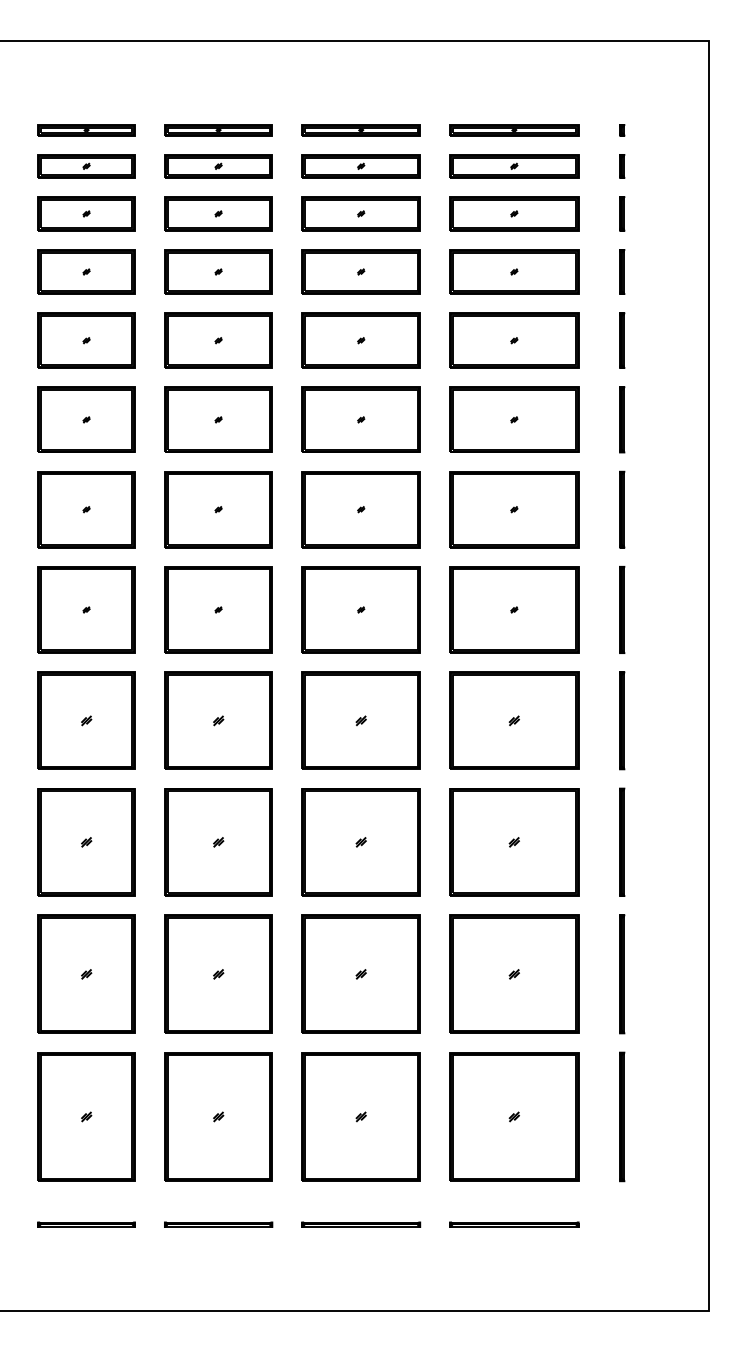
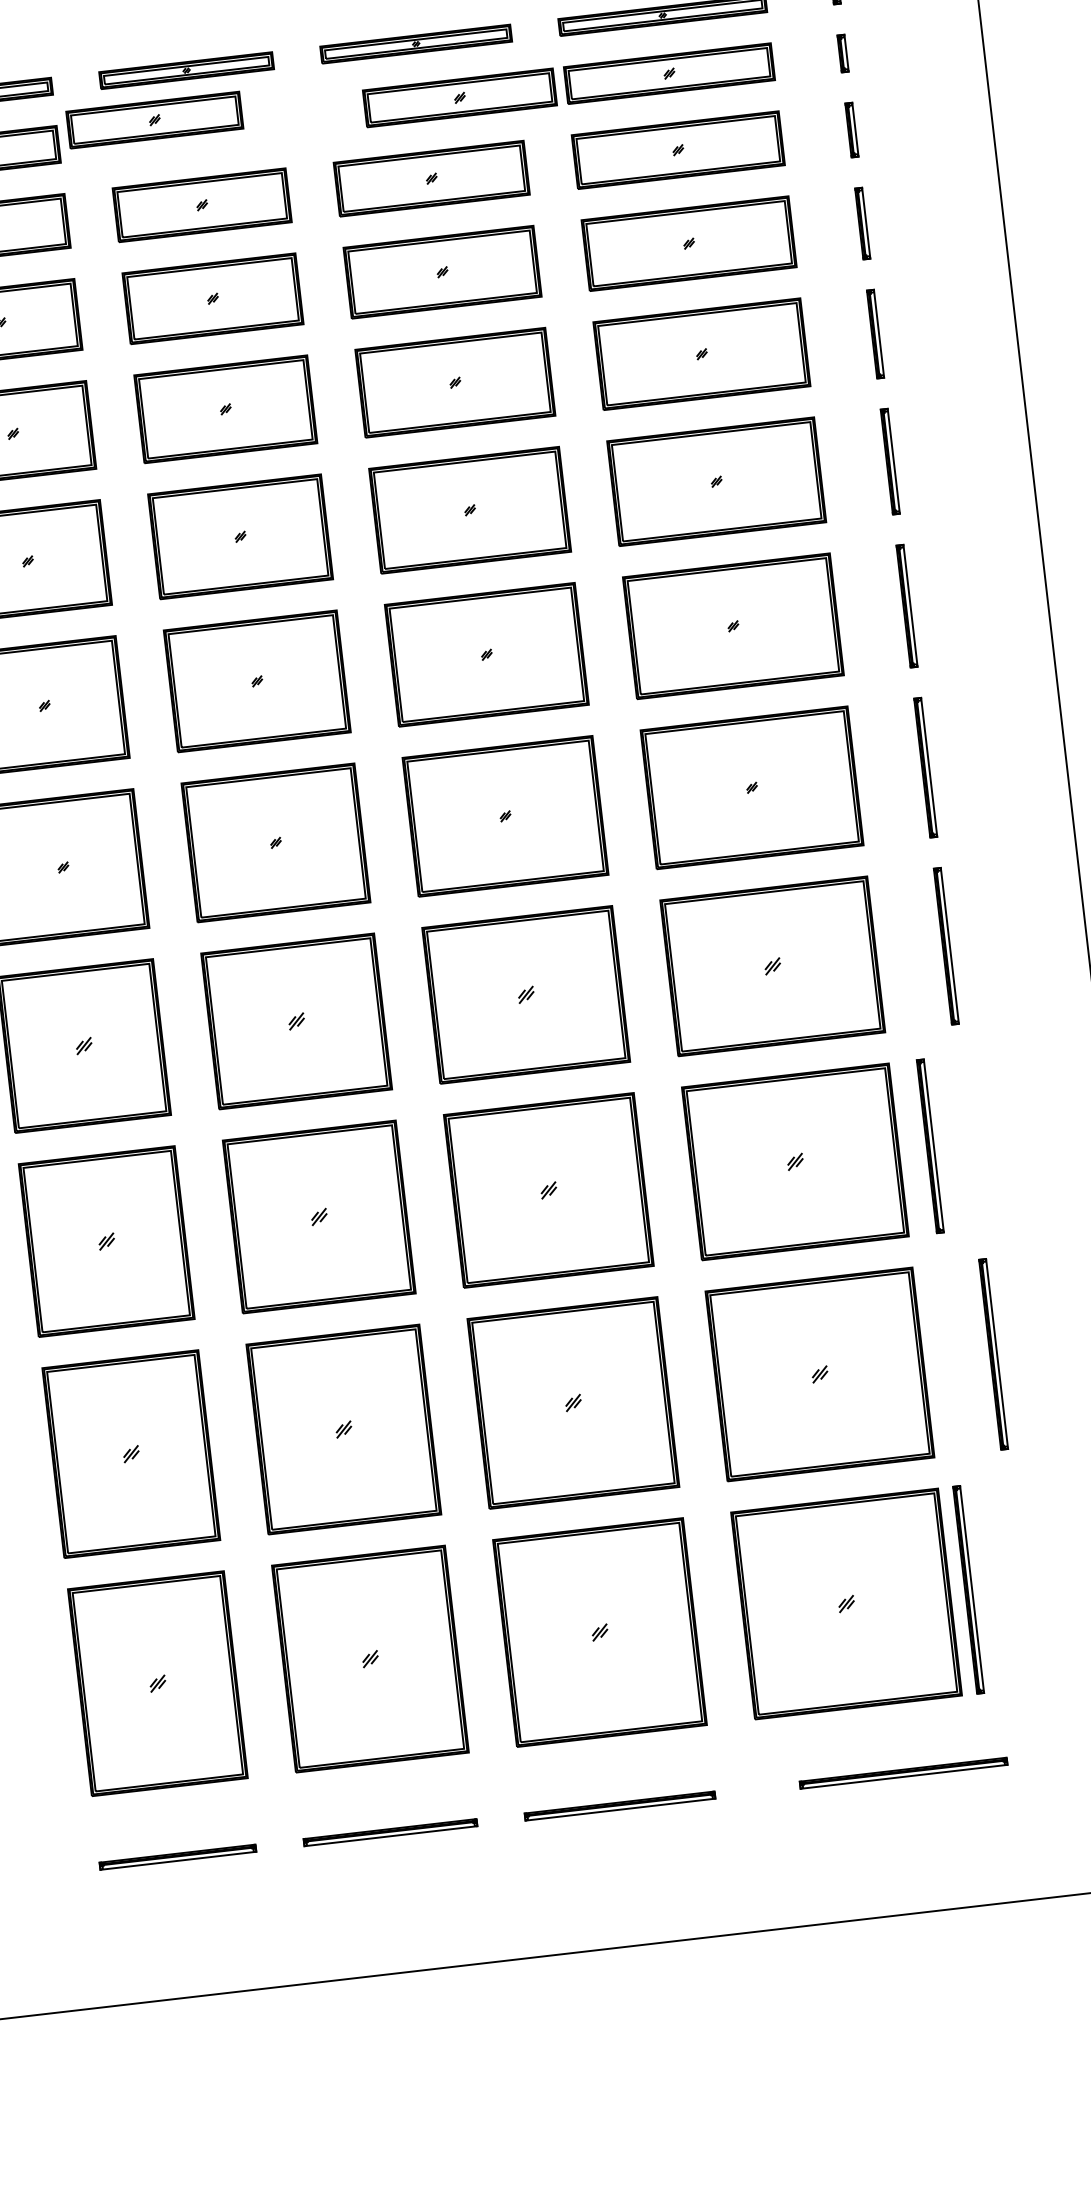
part: (218, 166) -> (154, 120), moved
part: (360, 166) -> (458, 98), moved
part: (622, 841) -> (930, 1144), moved
part: (622, 1116) -> (969, 1589), moved
part: (514, 1224) -> (903, 1772), moved

